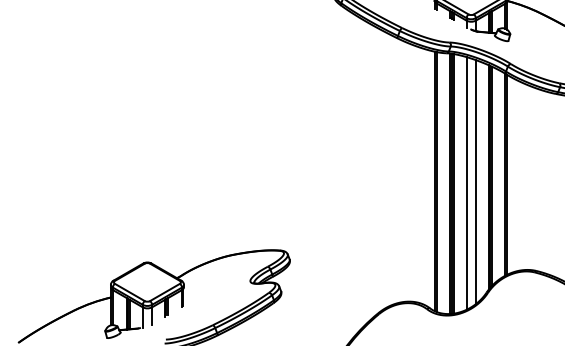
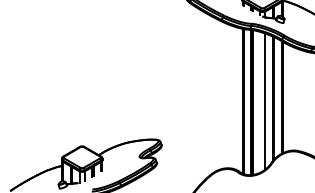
line: (467, 181) -> (260, 101), removed

